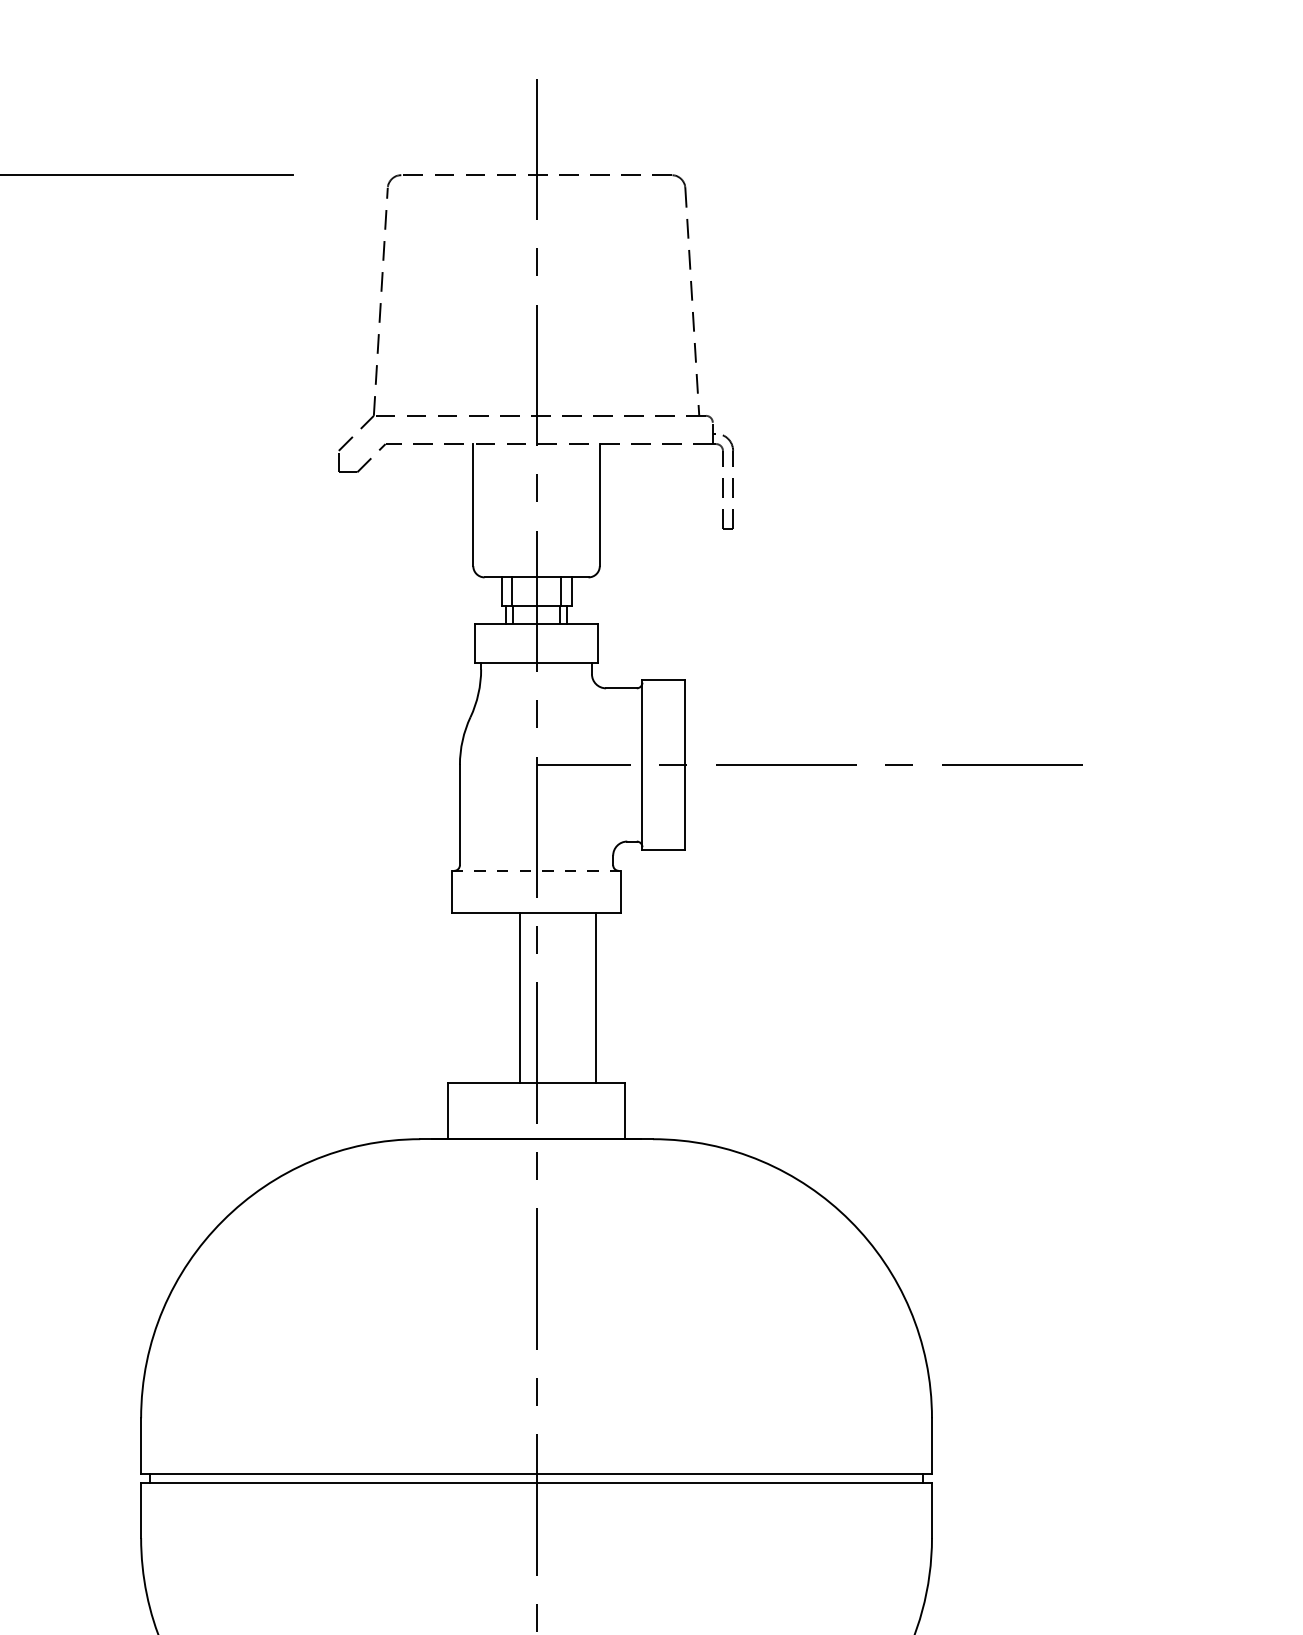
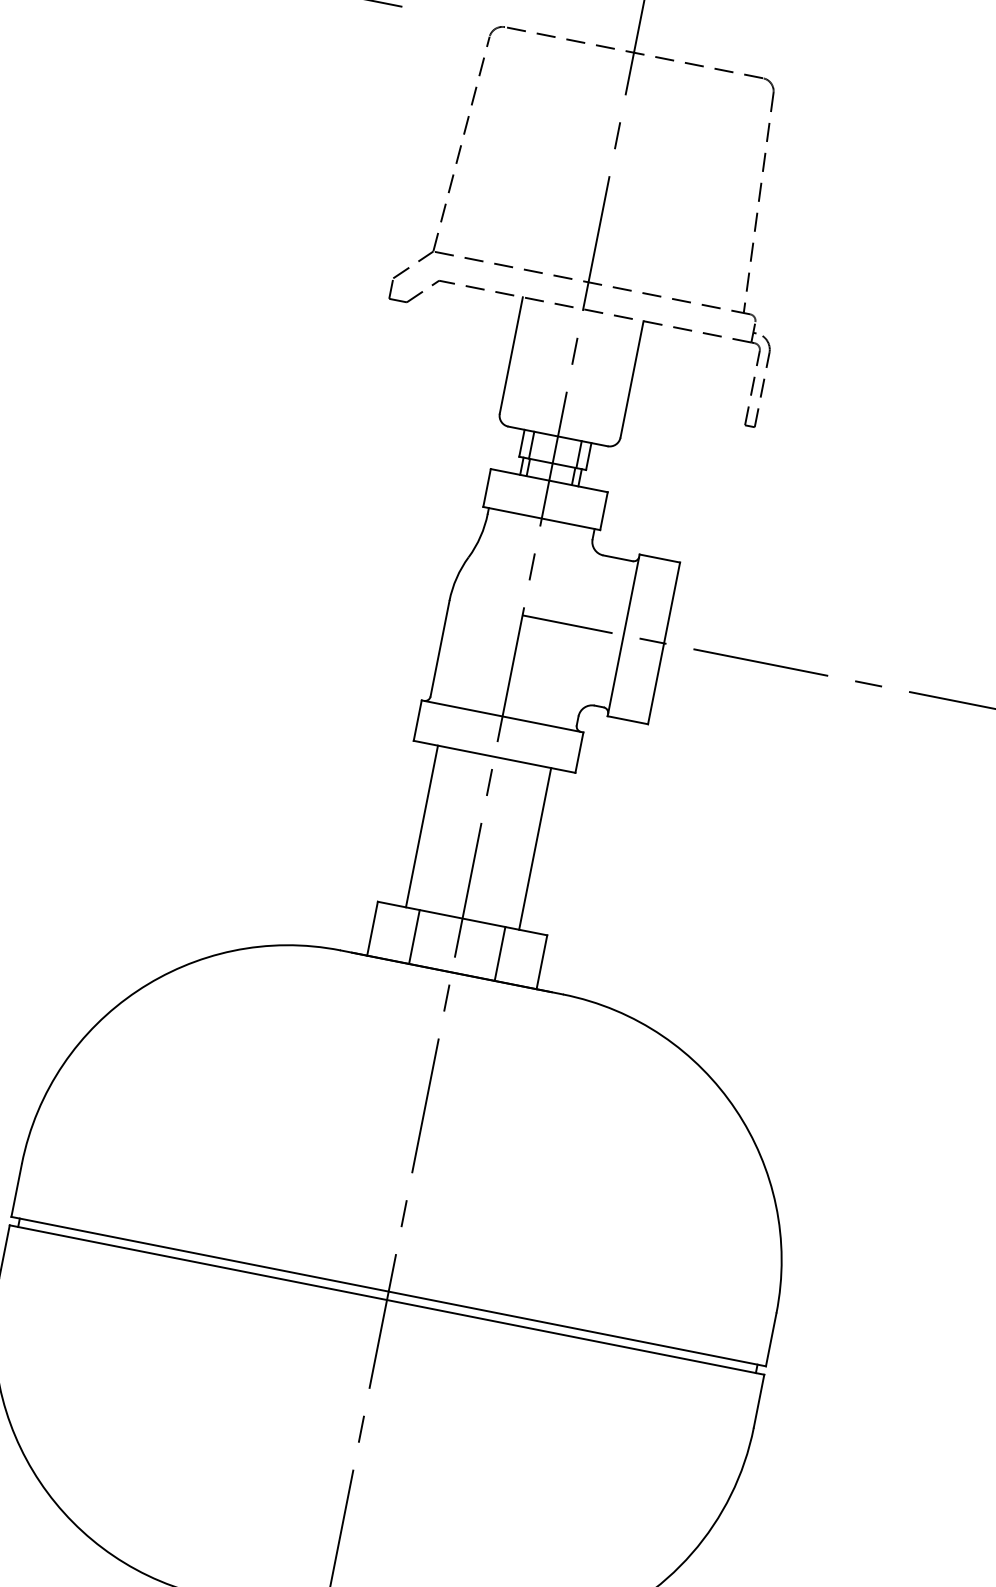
line: (536, 870) -> (502, 716), dashed -> solid
line: (520, 997) -> (422, 826), moved
line: (491, 1110) -> (414, 936), added
line: (581, 1110) -> (500, 953), added

